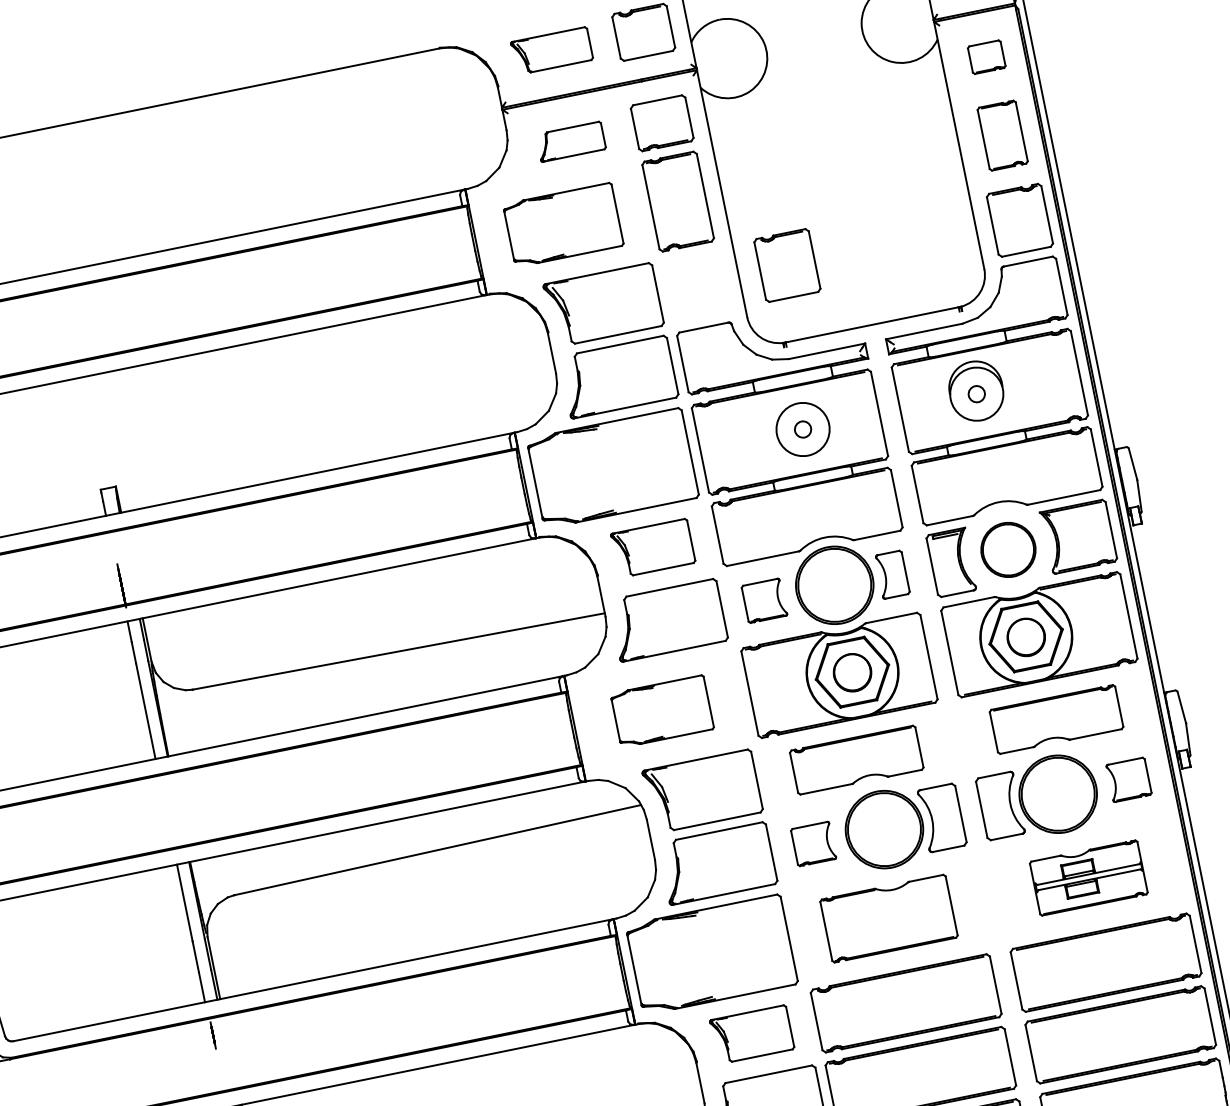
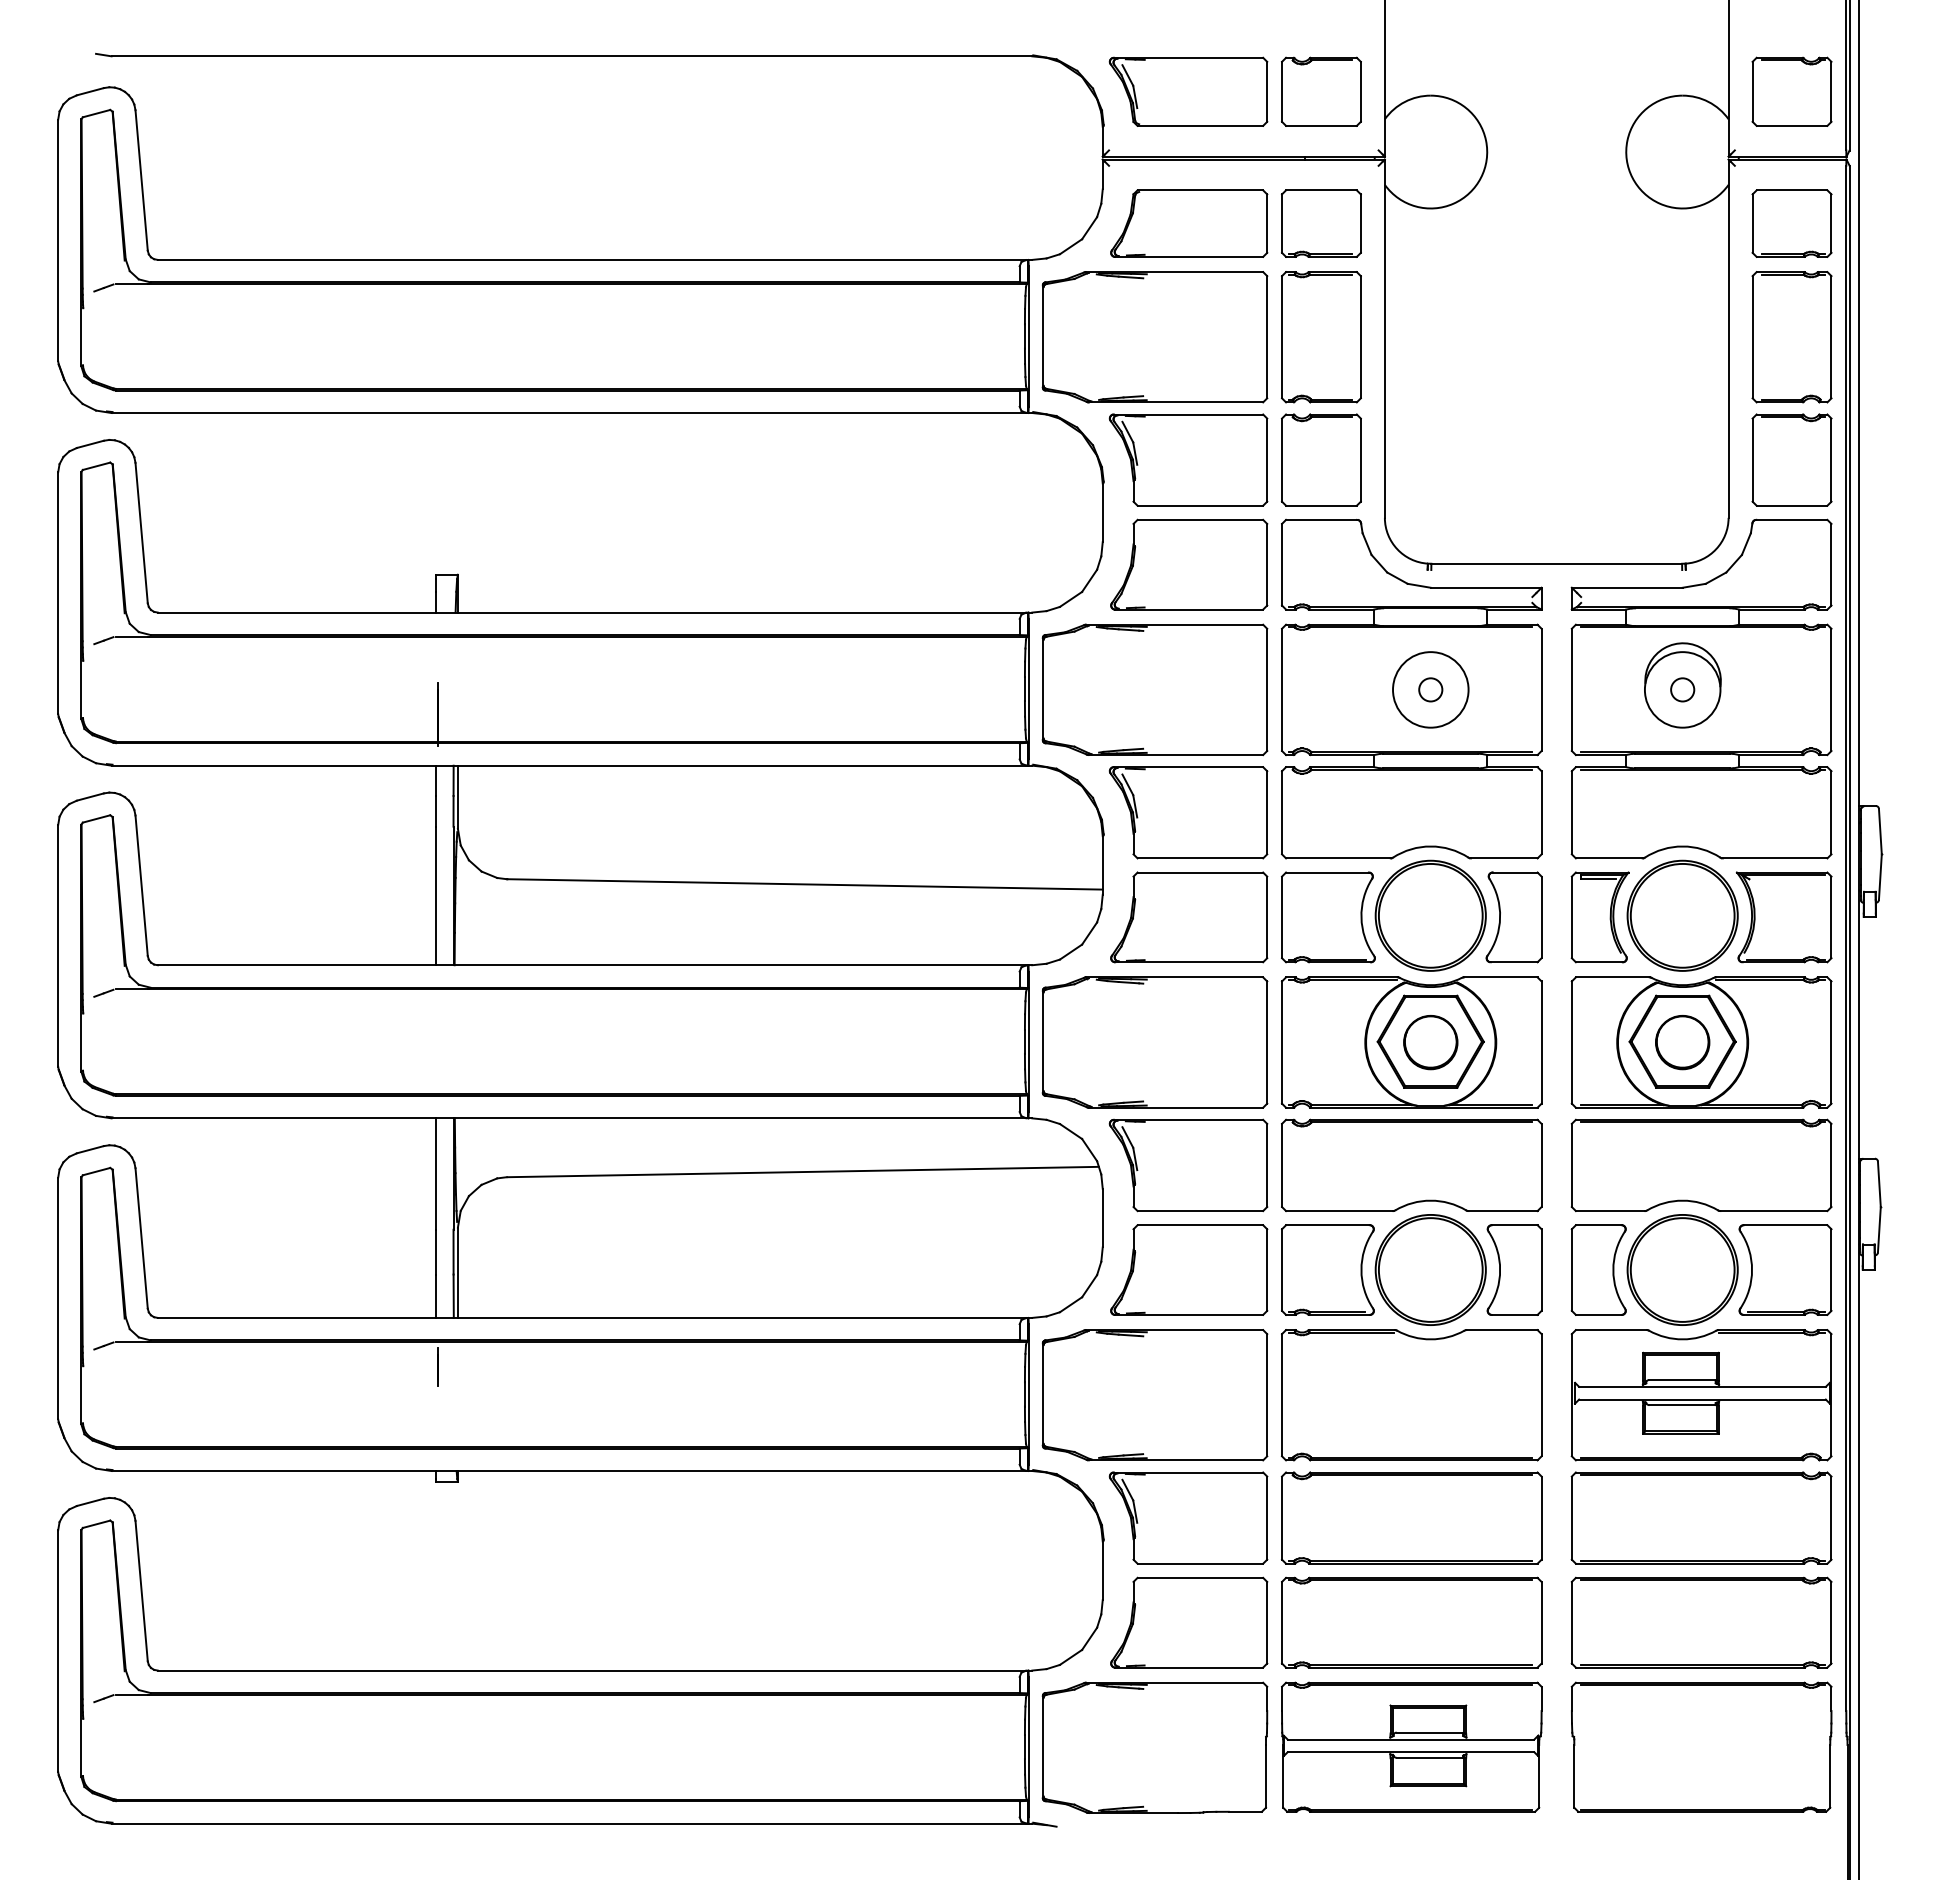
part: (552, 50) -> (1188, 91), size x1.43
part: (986, 57) -> (1791, 223), size x1.67
part: (1002, 135) -> (1791, 337), size x1.43
part: (571, 141) -> (1189, 223), size x1.67
part: (563, 225) -> (1154, 337), size x1.43
part: (787, 265) -> (1321, 459), moved
part: (653, 548) -> (1188, 812), size x1.43
part: (1008, 549) -> (1682, 915), size x1.43
part: (892, 574) -> (1513, 917), size x1.43
part: (764, 600) -> (1328, 917), size x1.67
part: (662, 711) -> (1154, 1042), size x1.67
part: (1056, 719) -> (1701, 1165), size x1.43
part: (856, 760) -> (1411, 1165), size x1.43
part: (1129, 779) -> (1785, 1269), size x1.67
part: (813, 843) -> (1327, 1269), size x1.67
part: (1088, 878) -> (1701, 1395), size x1.67
part: (888, 918) -> (1411, 1395), size x1.43
part: (752, 1034) -> (1188, 1517), size x1.43

